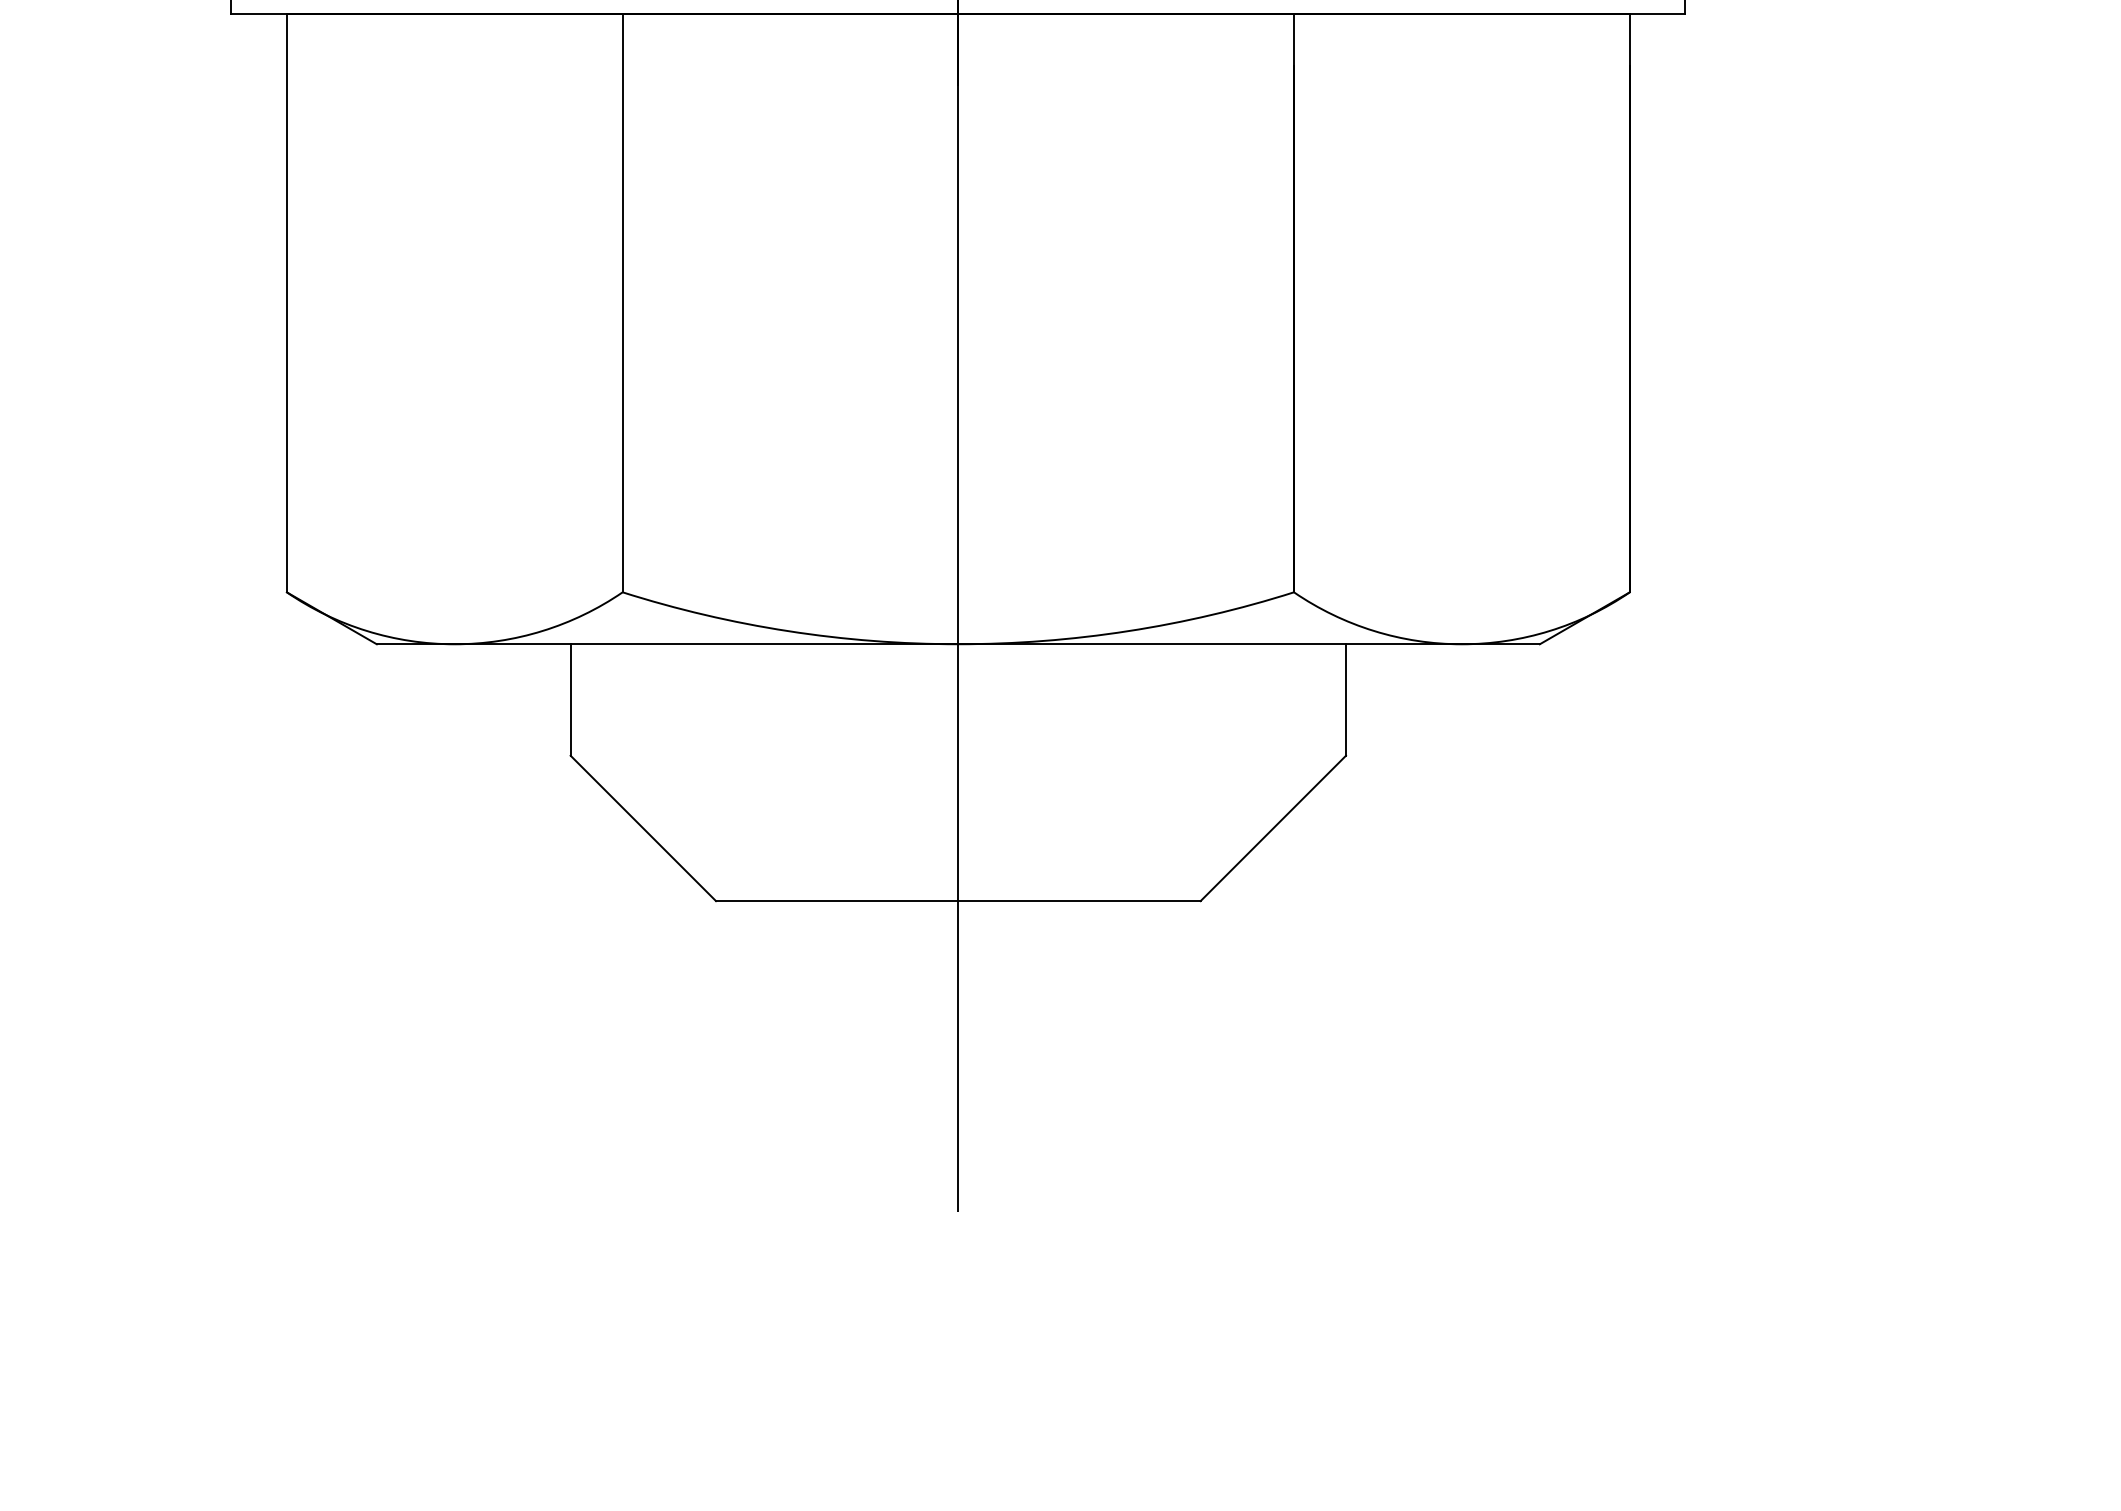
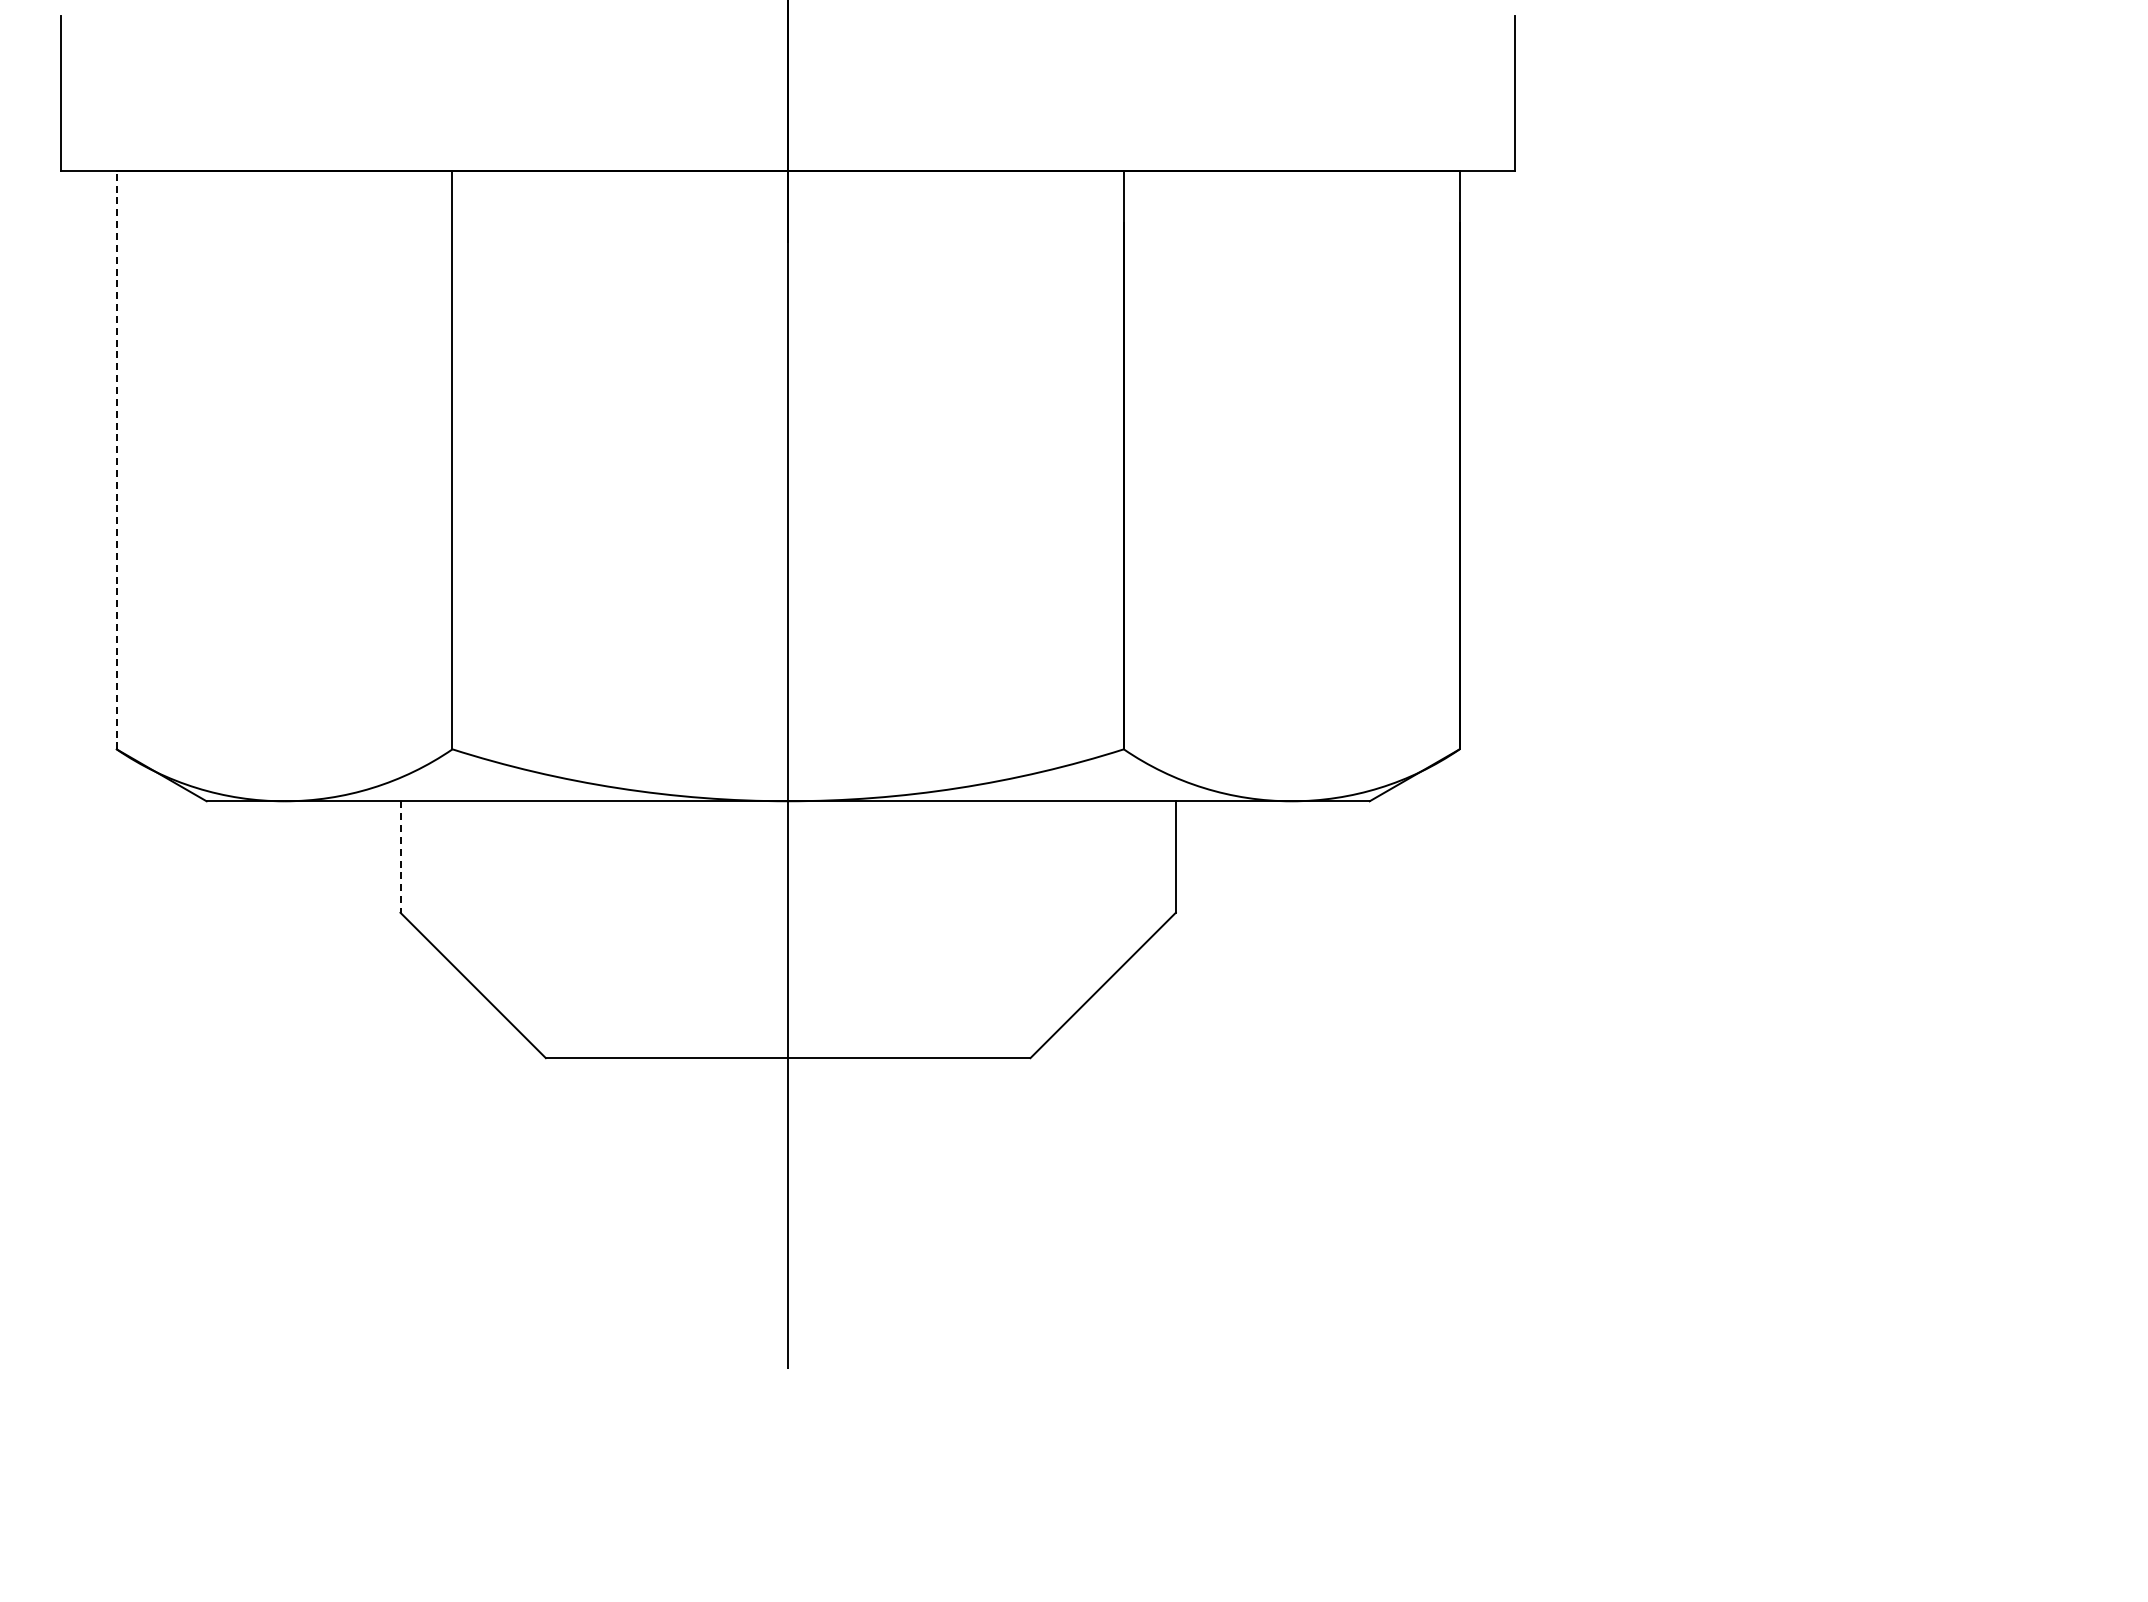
line: (286, 302) -> (116, 459), solid -> dashed
line: (570, 700) -> (400, 857), solid -> dashed

